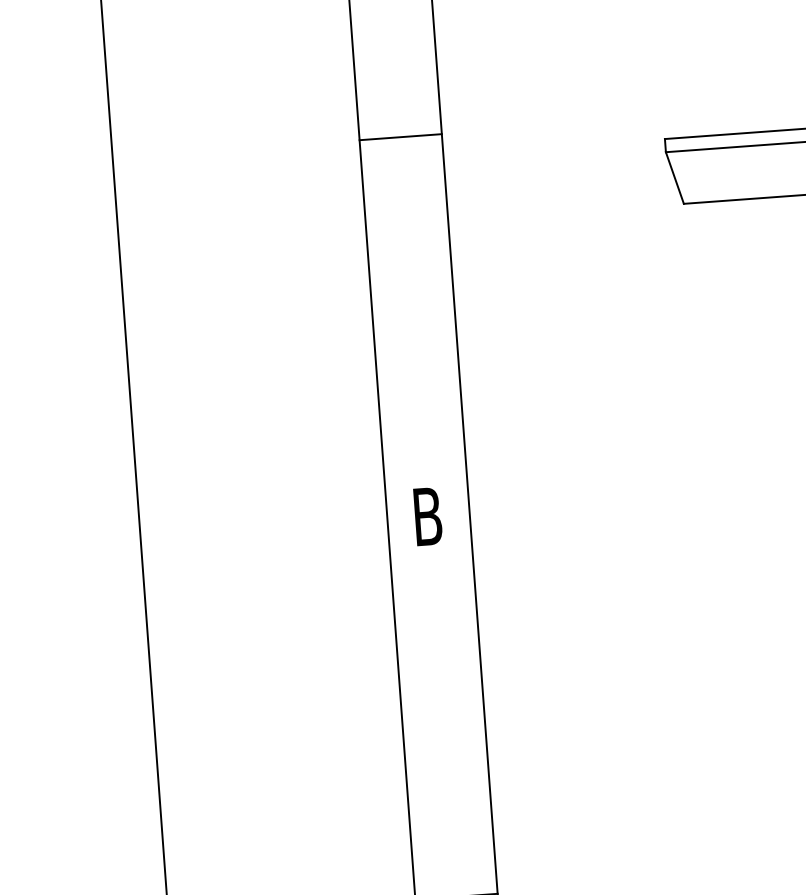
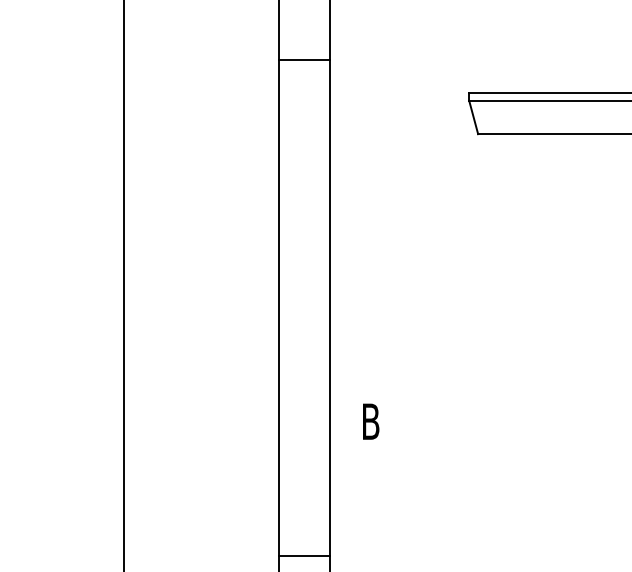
line: (400, 137) -> (304, 59), moved
text: (428, 516) -> (371, 421), moved

